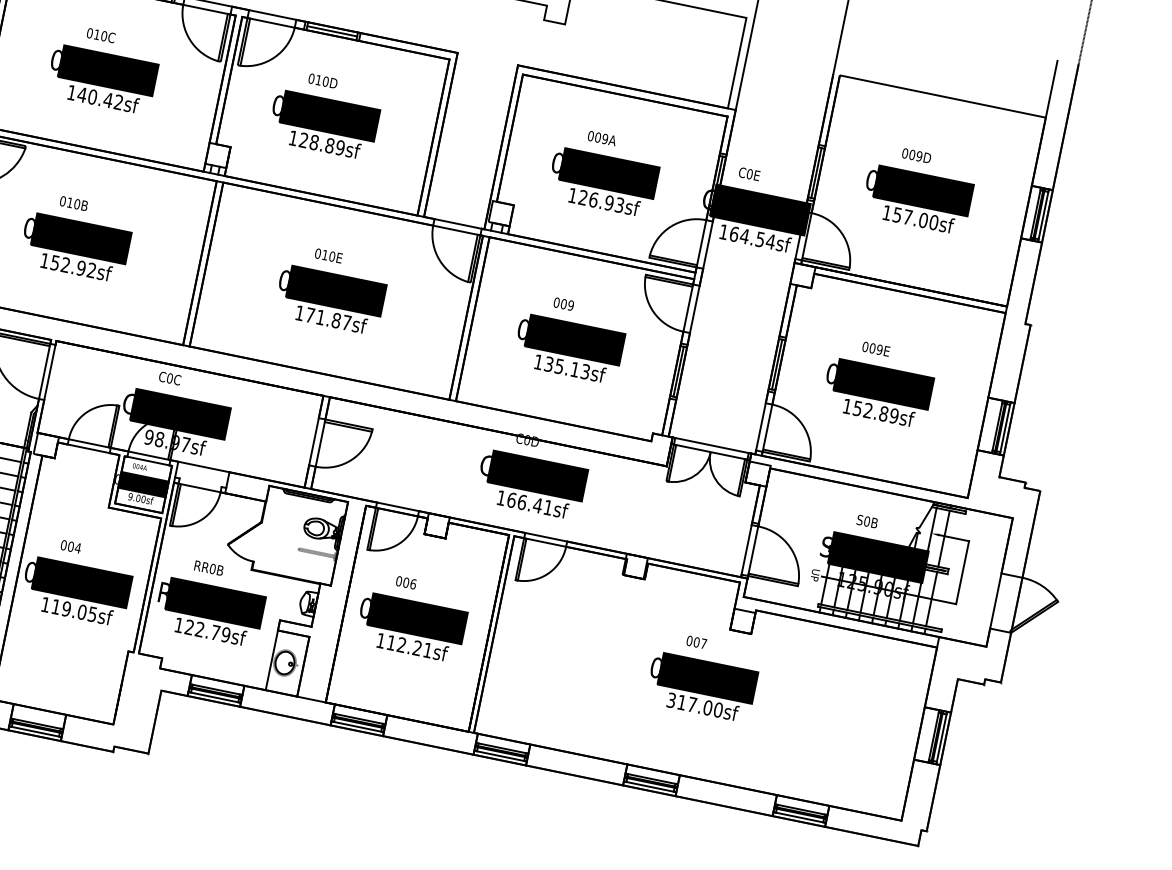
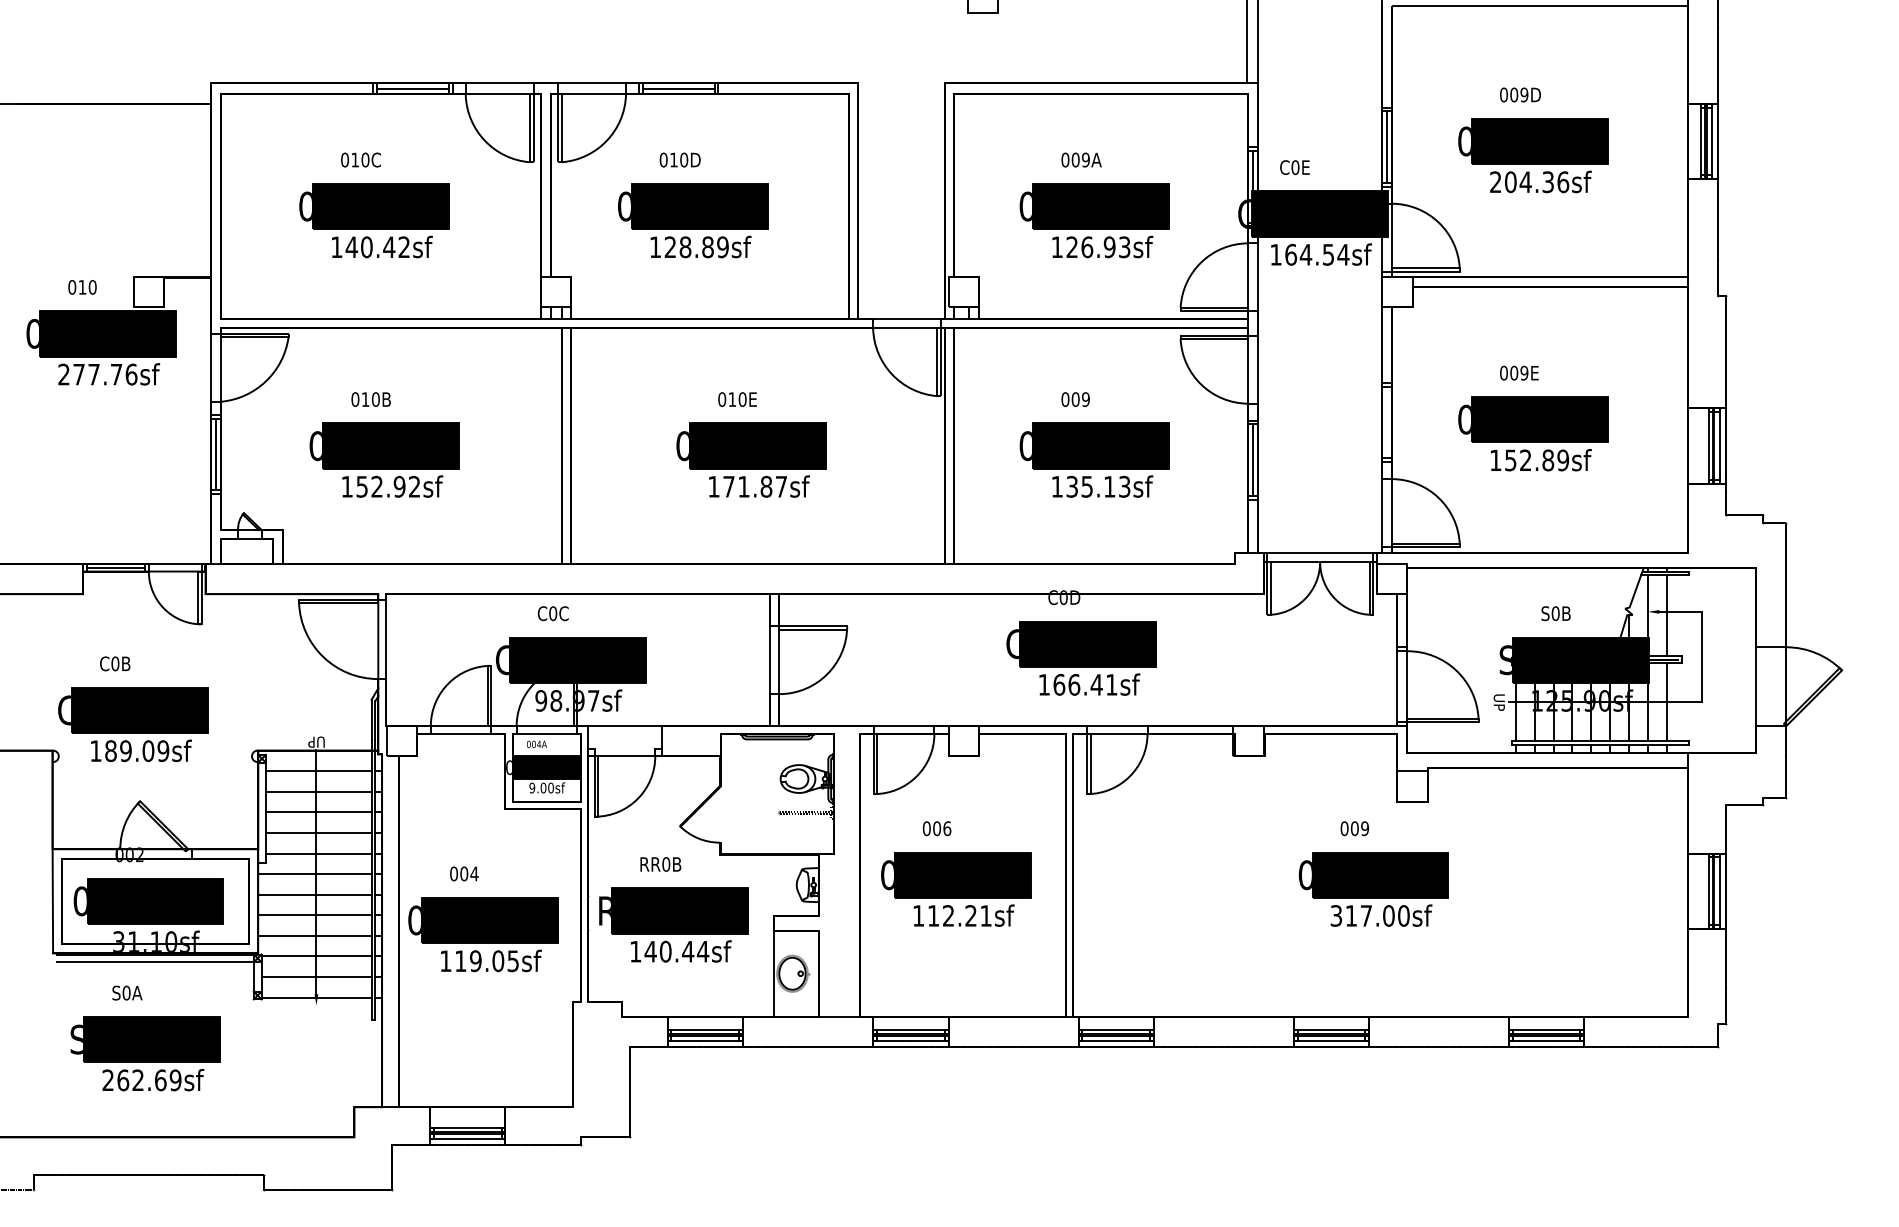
text: (910, 217) -> (1529, 182), 157.00sf -> 204.36sf
line: (777, 364) -> (1387, 422), removed
text: (207, 631) -> (676, 951), 122.79sf -> 140.44sf
text: (704, 643) -> (1365, 828), 007 -> 009

